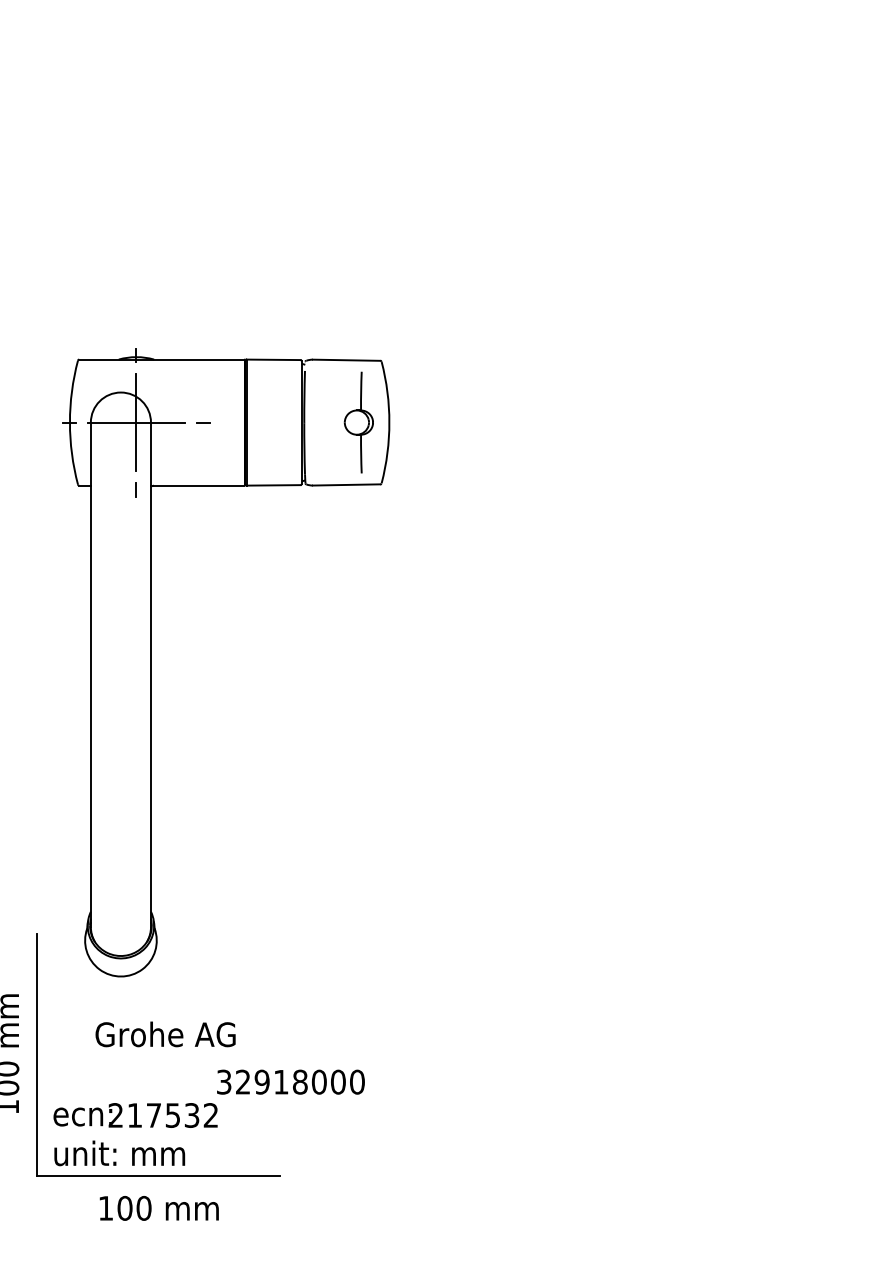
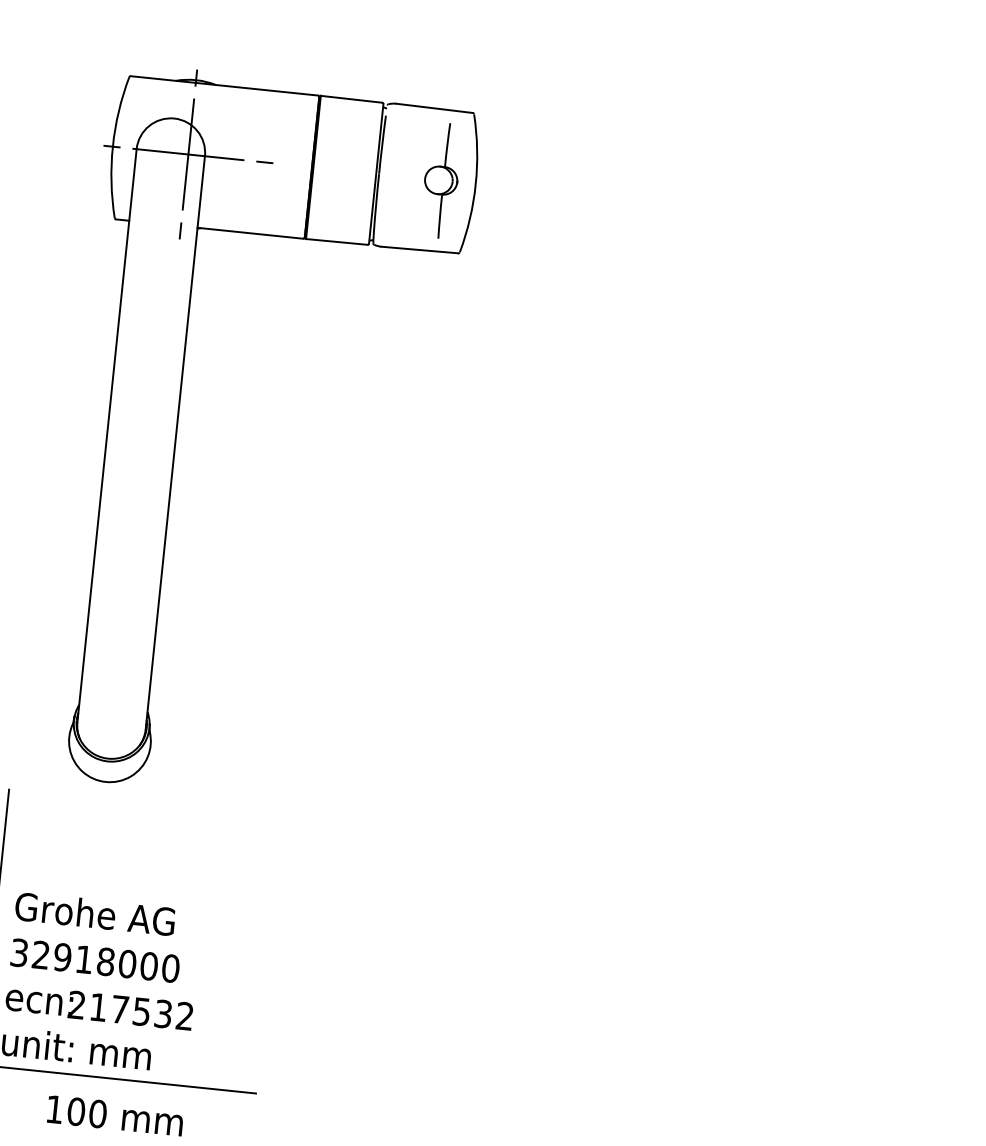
part: (151, 662) -> (177, 428), moved
text: (165, 1034) -> (95, 914), moved
text: (290, 1081) -> (94, 959), moved

